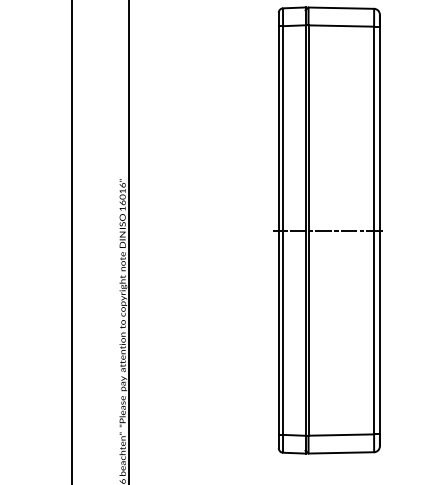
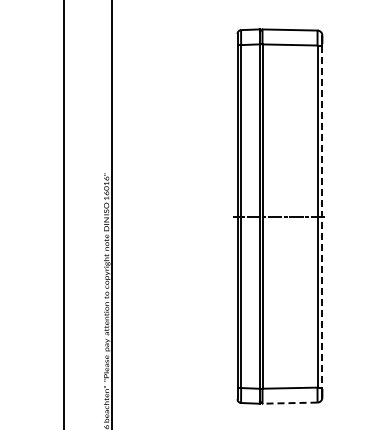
line: (380, 231) -> (322, 217), solid -> dashed
line: (341, 453) -> (290, 403), solid -> dashed

